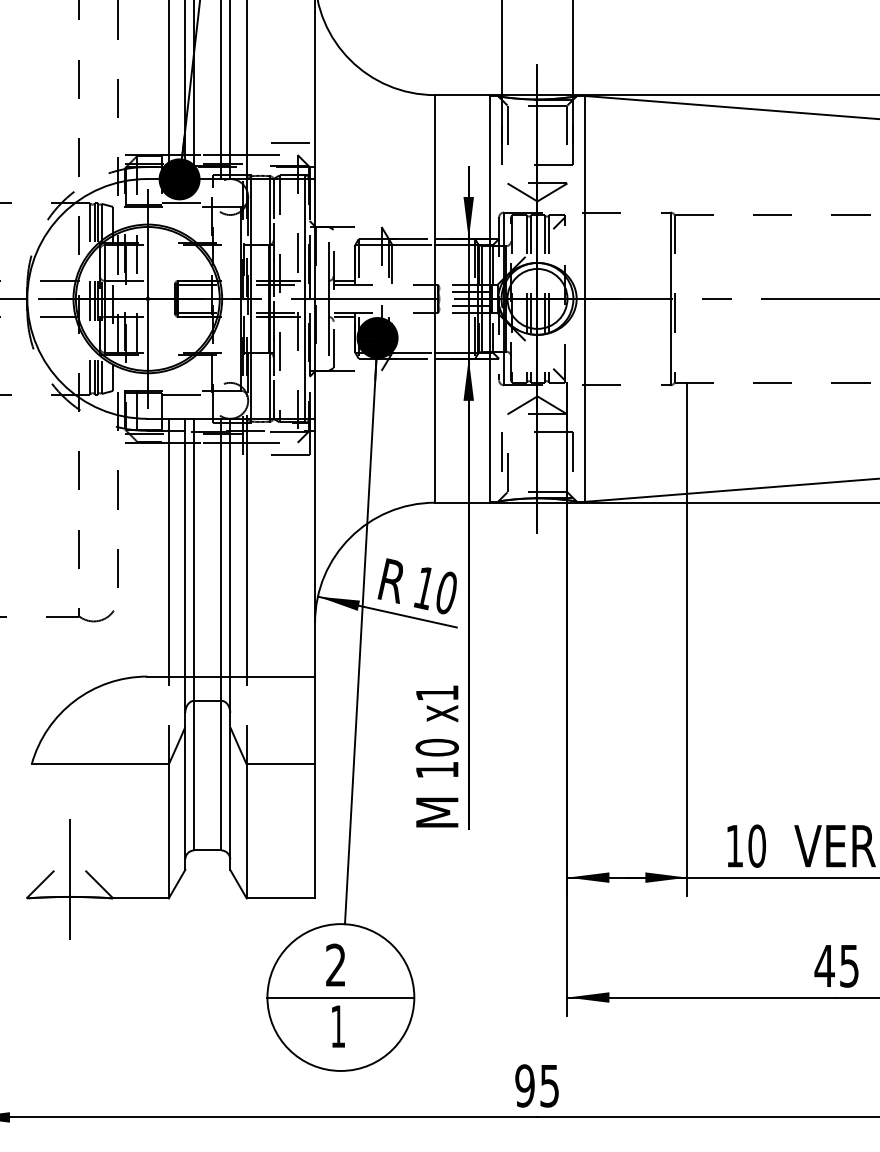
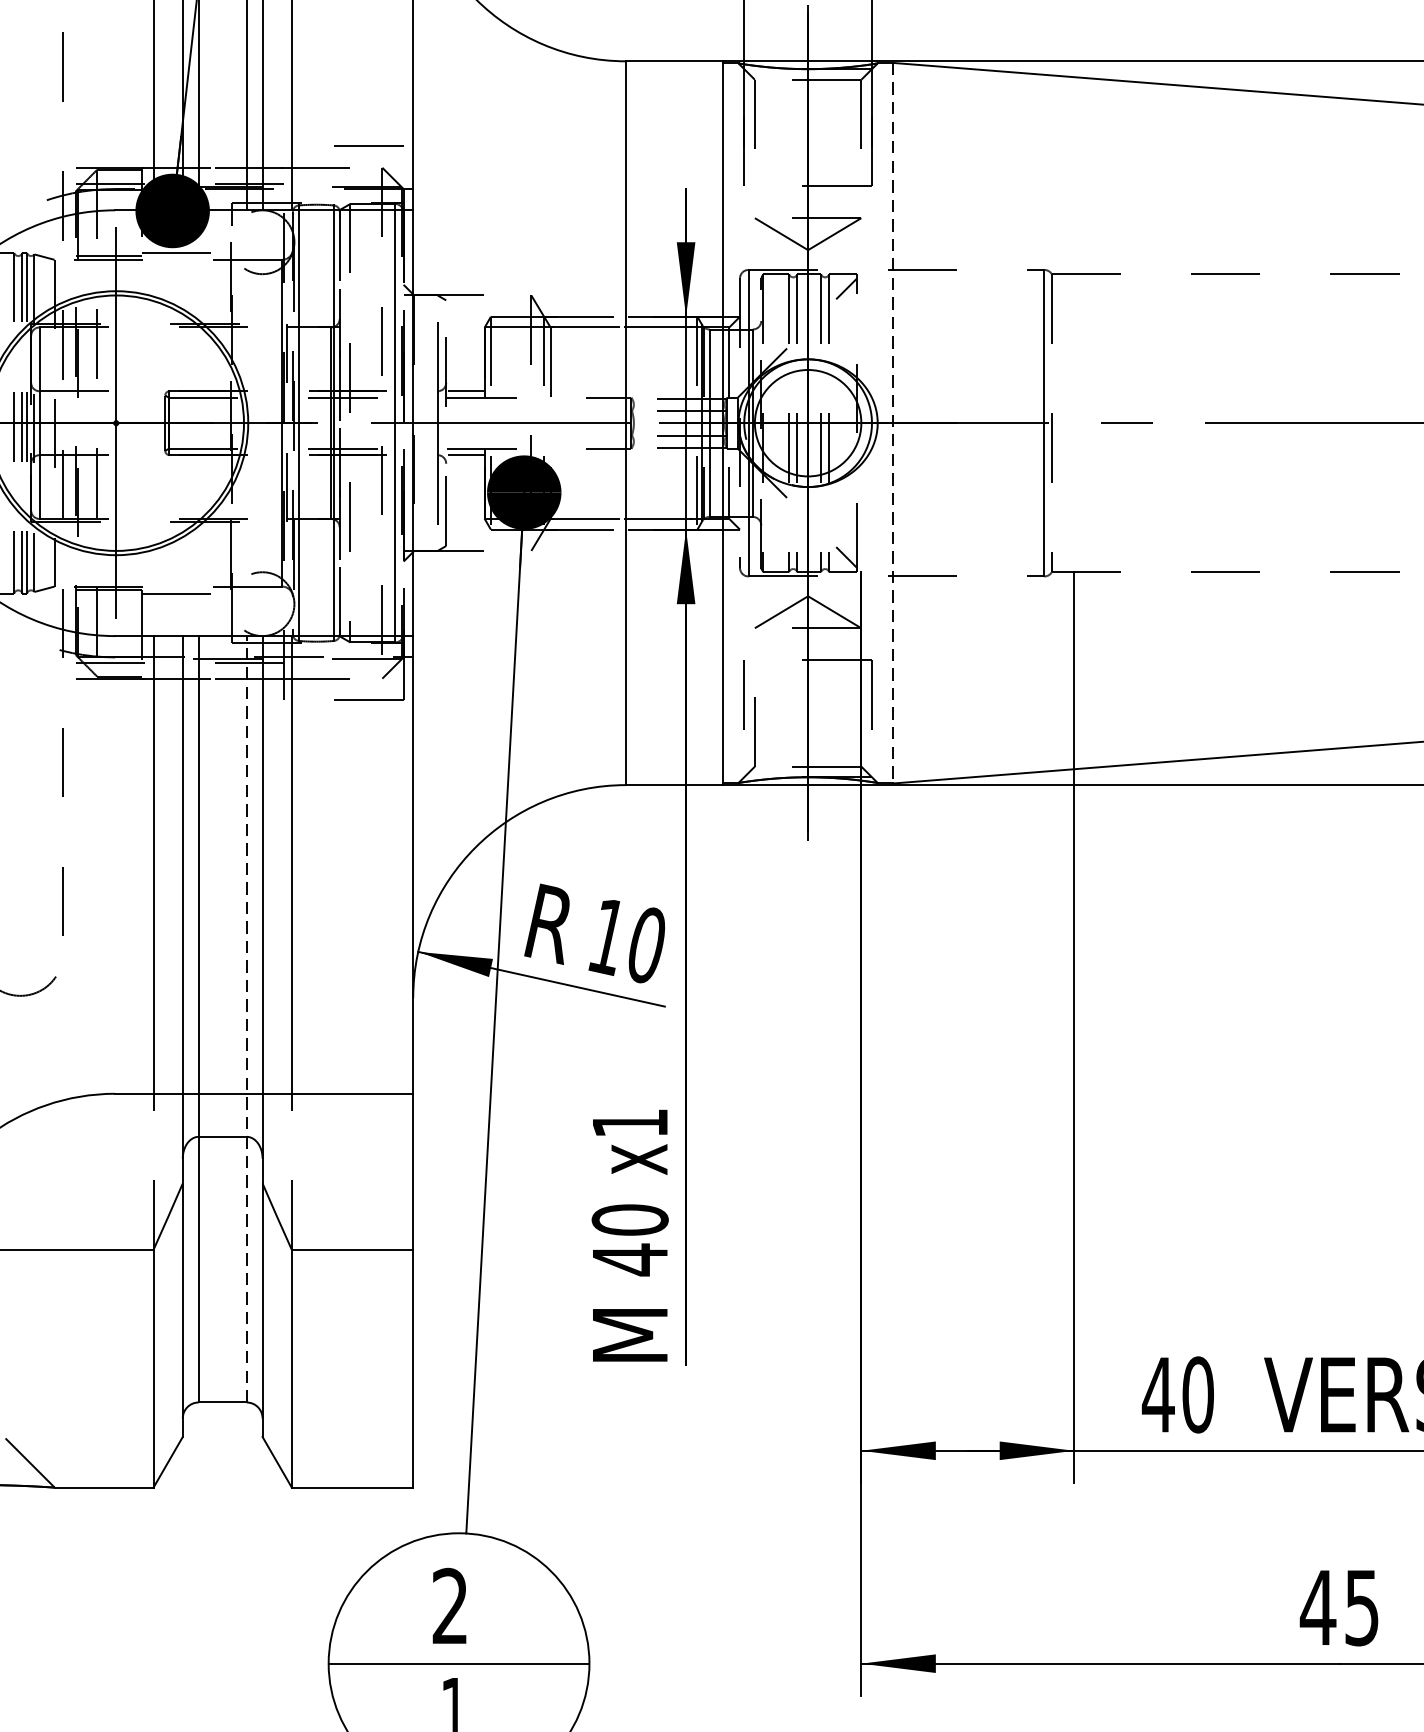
line: (585, 298) -> (893, 422), solid -> dashed
line: (221, 634) -> (247, 1019), solid -> dashed
text: (437, 769) -> (630, 1258), 10 -> 40
text: (734, 846) -> (1157, 1395), 10 -> 40

